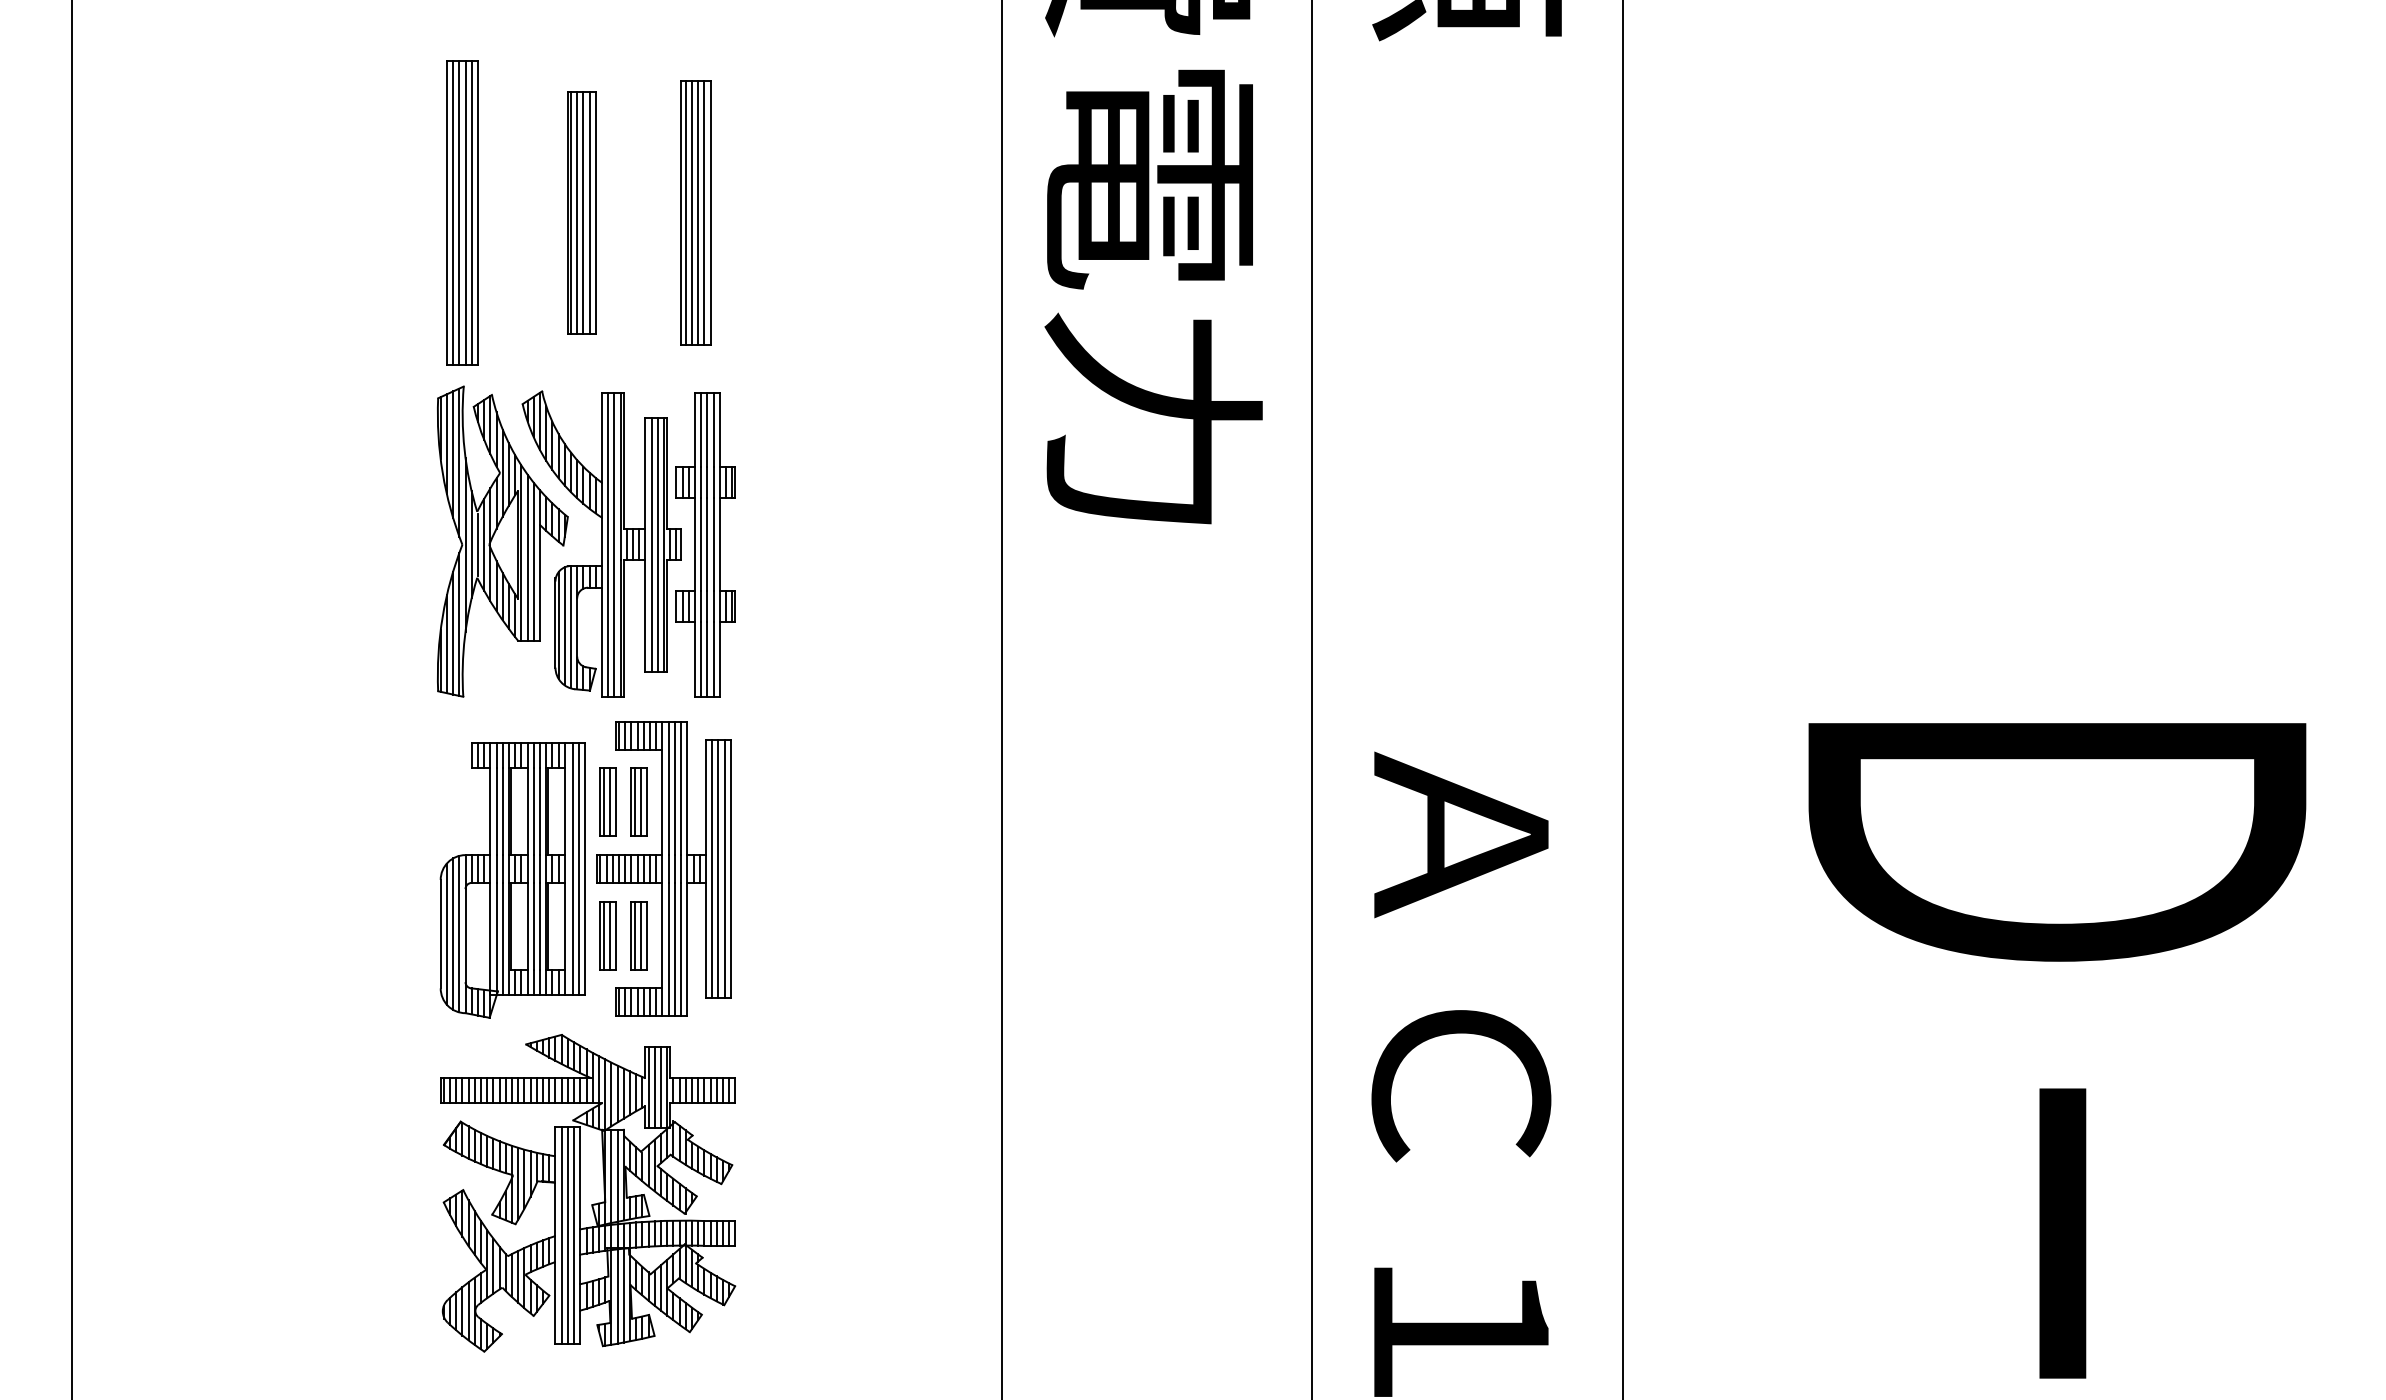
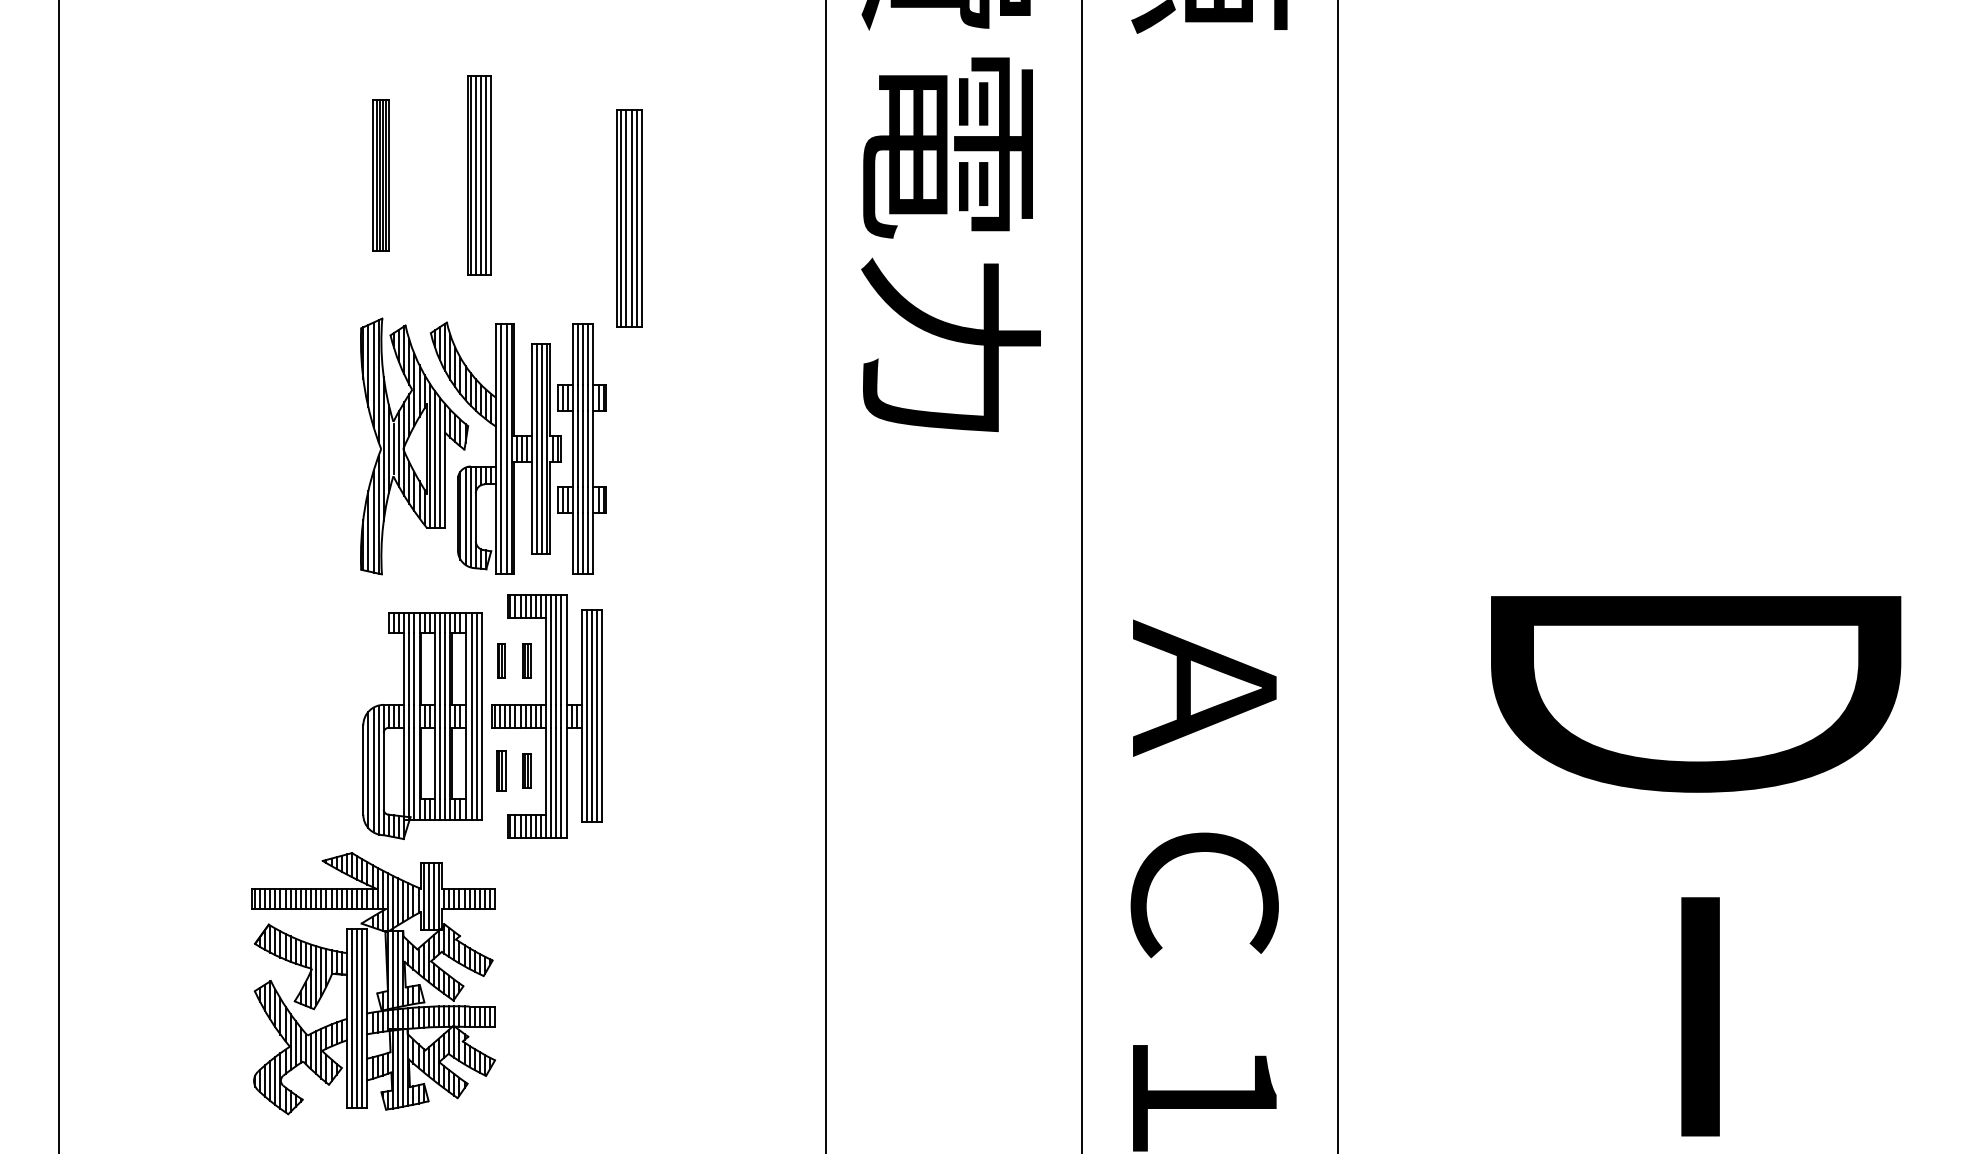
part: (461, 212) -> (380, 175), size x0.6
part: (695, 212) -> (629, 218), moved
part: (608, 801) -> (501, 660), size x0.6
part: (638, 801) -> (526, 660), size x0.6
part: (608, 934) -> (501, 770), size x0.7
part: (638, 934) -> (526, 770), size x0.6
part: (587, 1193) -> (373, 983), moved

